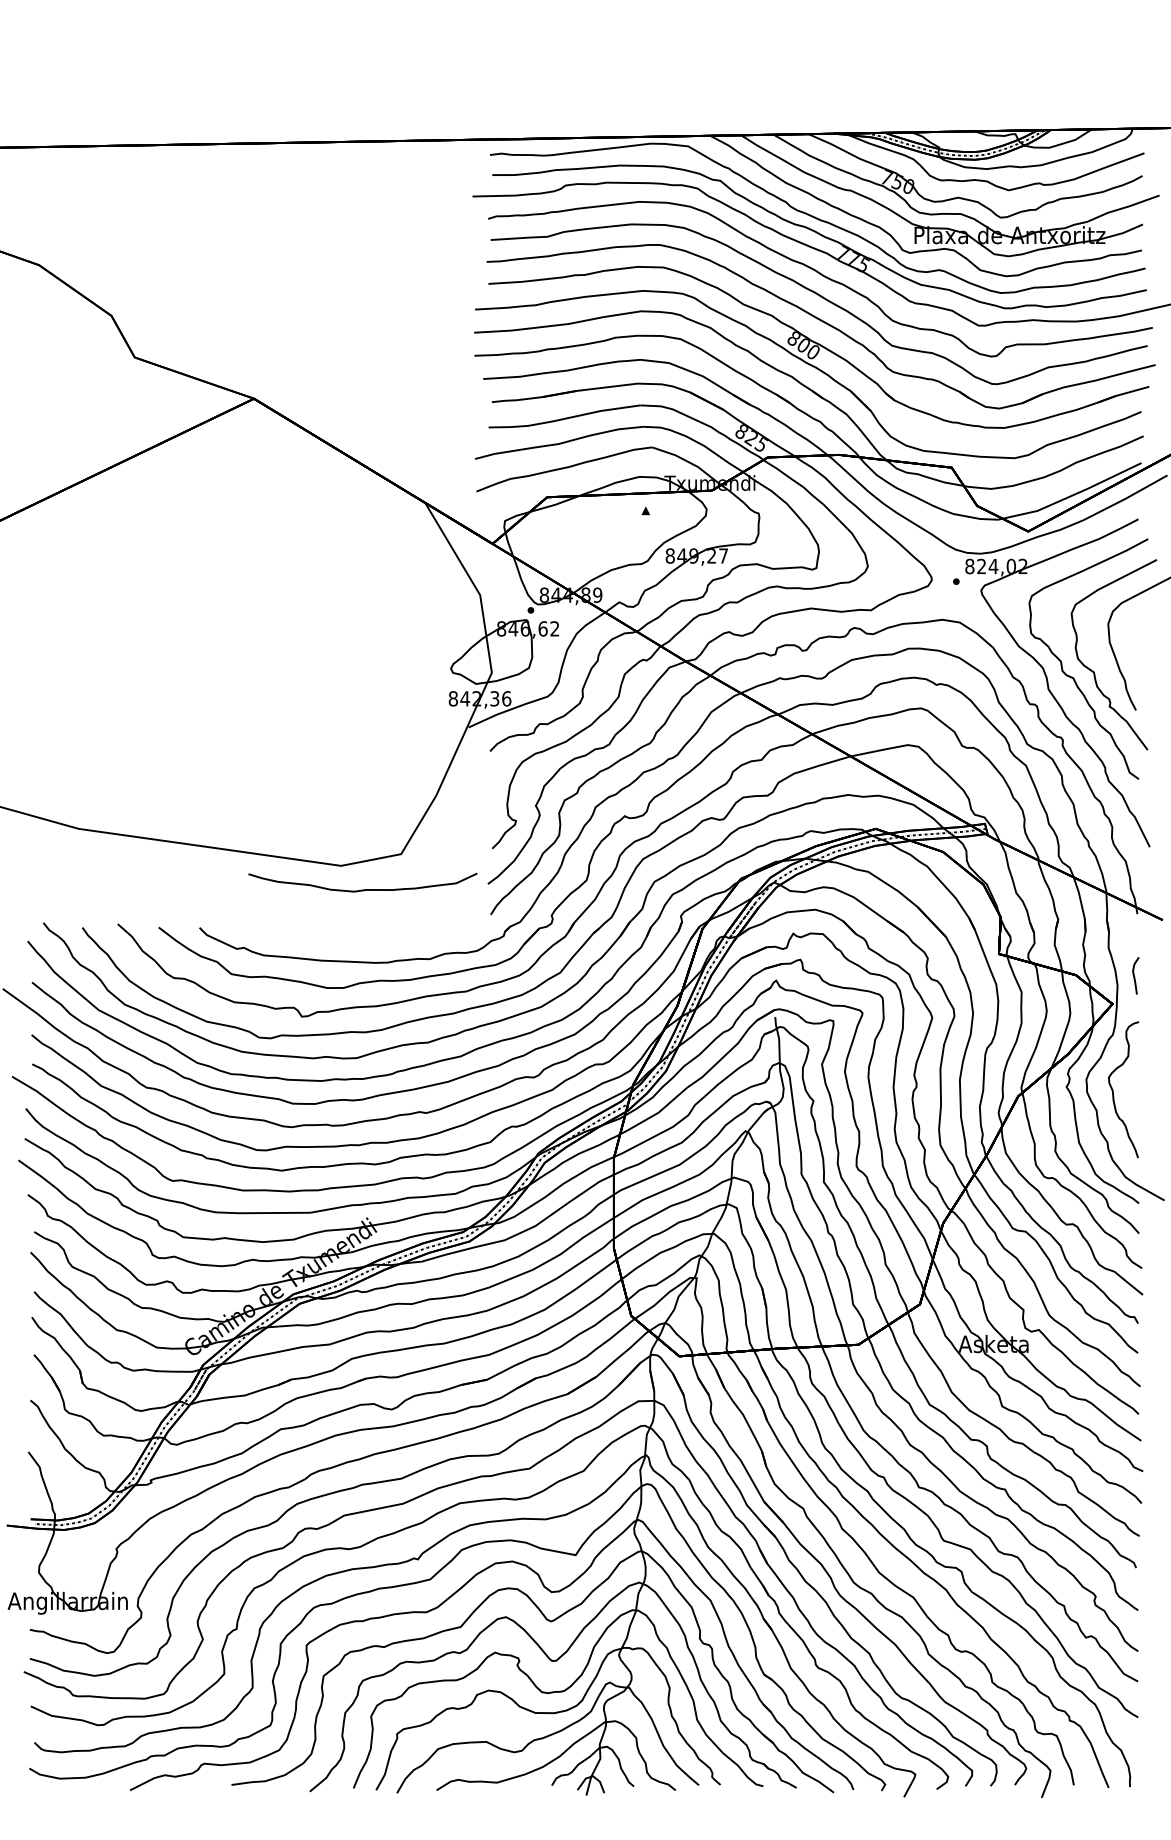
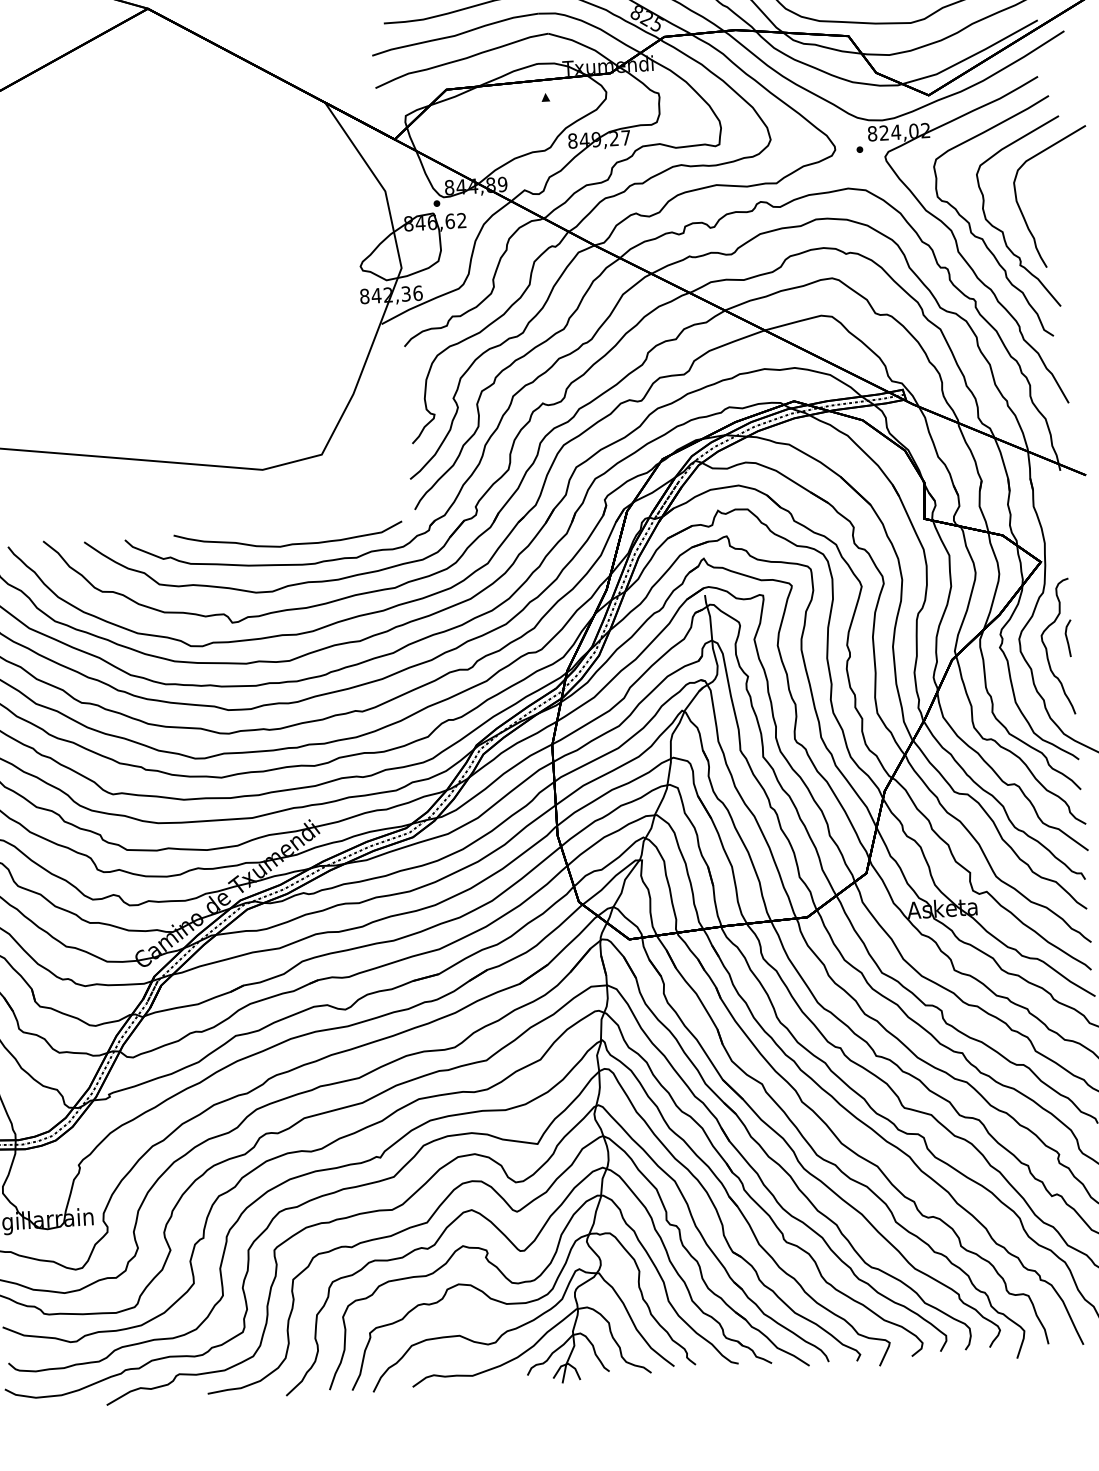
curve: (362, 889) -> (288, 544), moved
line: (1134, 975) -> (1067, 638), moved

